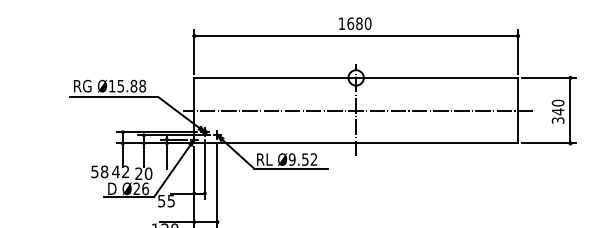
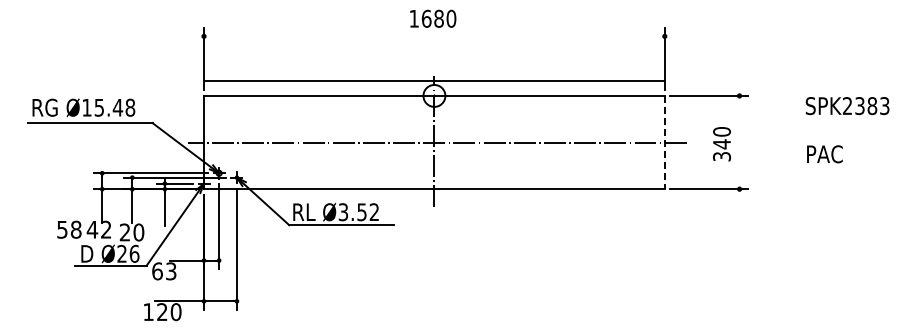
line: (356, 36) -> (434, 81), moved
text: (133, 86) -> (117, 107), Ø15.88 -> Ø15.48
line: (517, 110) -> (664, 142), solid -> dashed
line: (570, 110) -> (739, 142), removed
text: (292, 159) -> (343, 211), Ø9.52 -> Ø3.52
text: (166, 201) -> (164, 271), 55 -> 63

